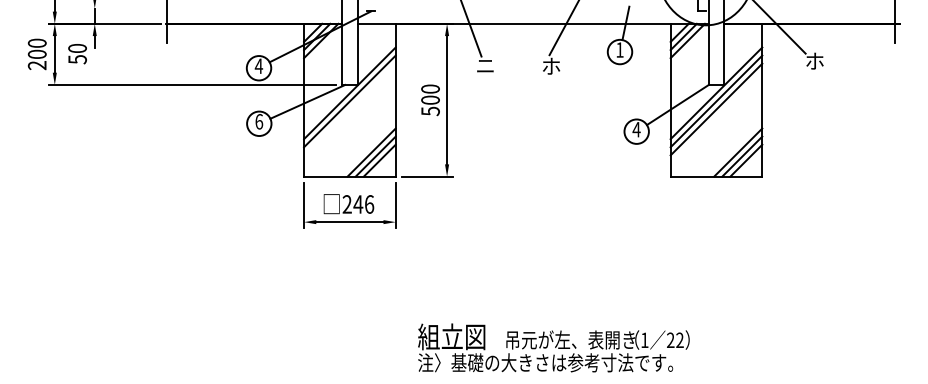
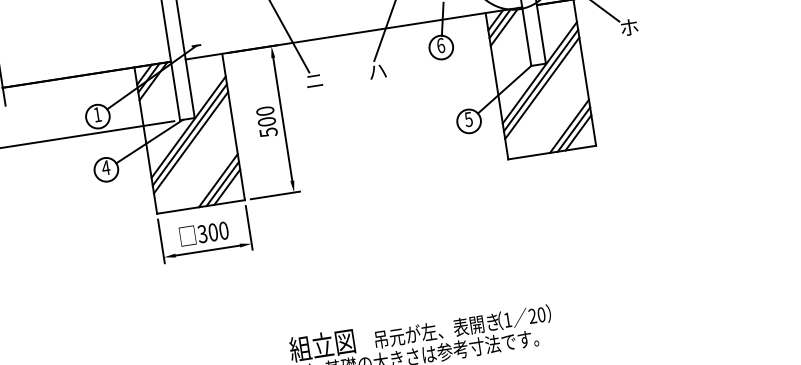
text: (619, 49) -> (440, 45), 1 -> 6
text: (258, 65) -> (96, 114), 4 -> 1
text: (551, 65) -> (377, 70), ホ -> ハ
line: (349, 109) -> (190, 142), added
text: (259, 121) -> (106, 167), 6 -> 4
text: (636, 129) -> (468, 119), 4 -> 5
text: (358, 204) -> (213, 232), 246 -> 300
text: (679, 340) -> (541, 315), 22 -> 20

